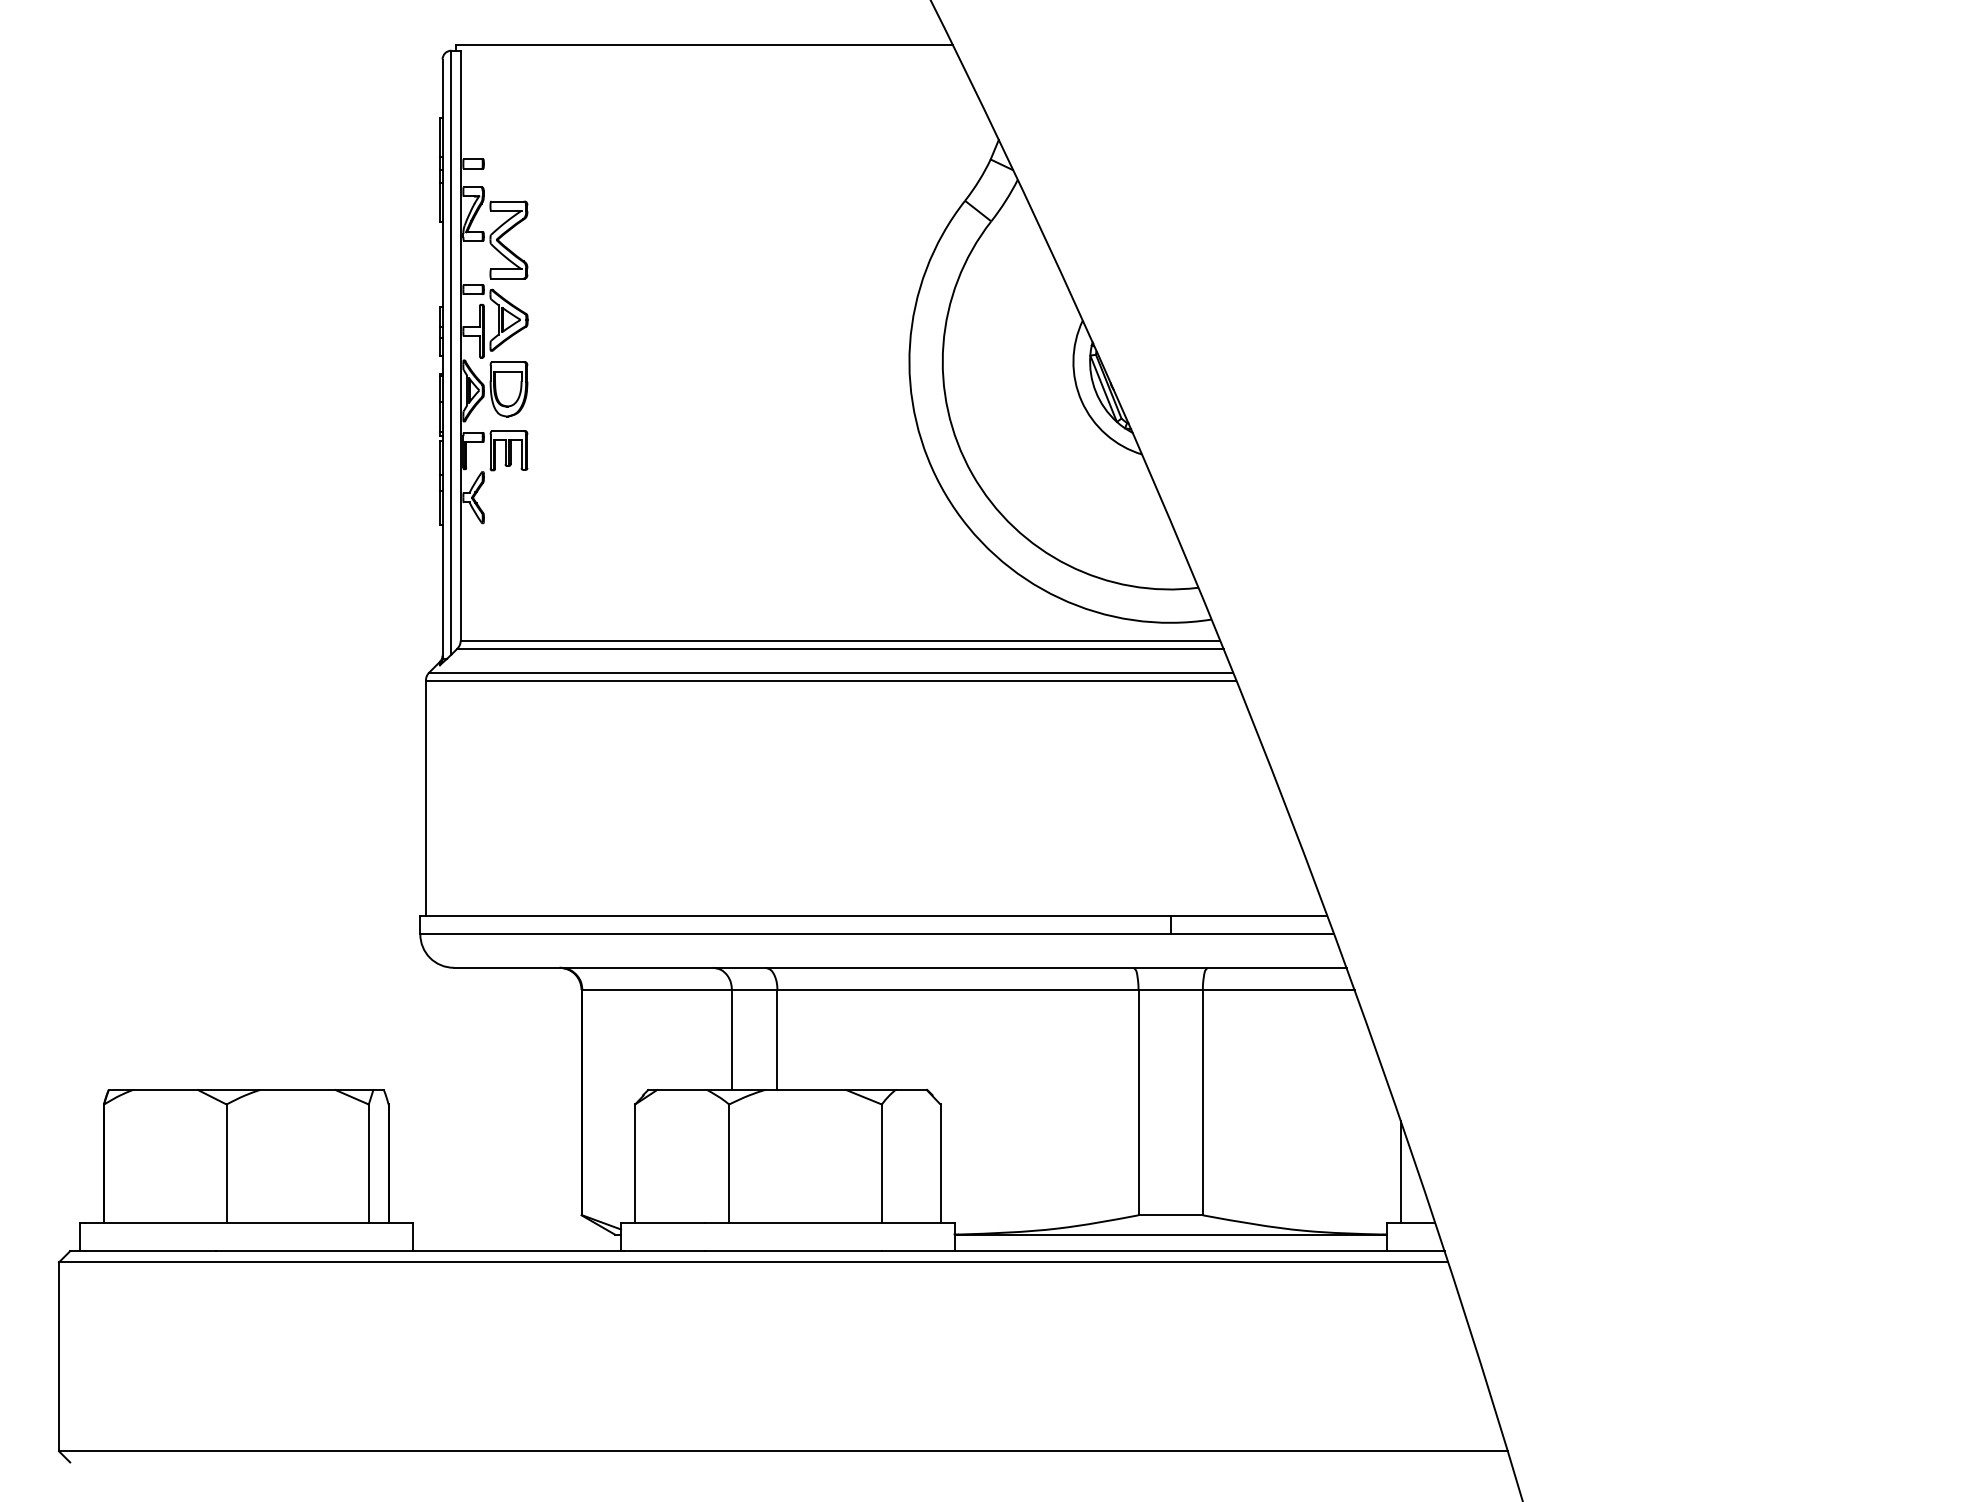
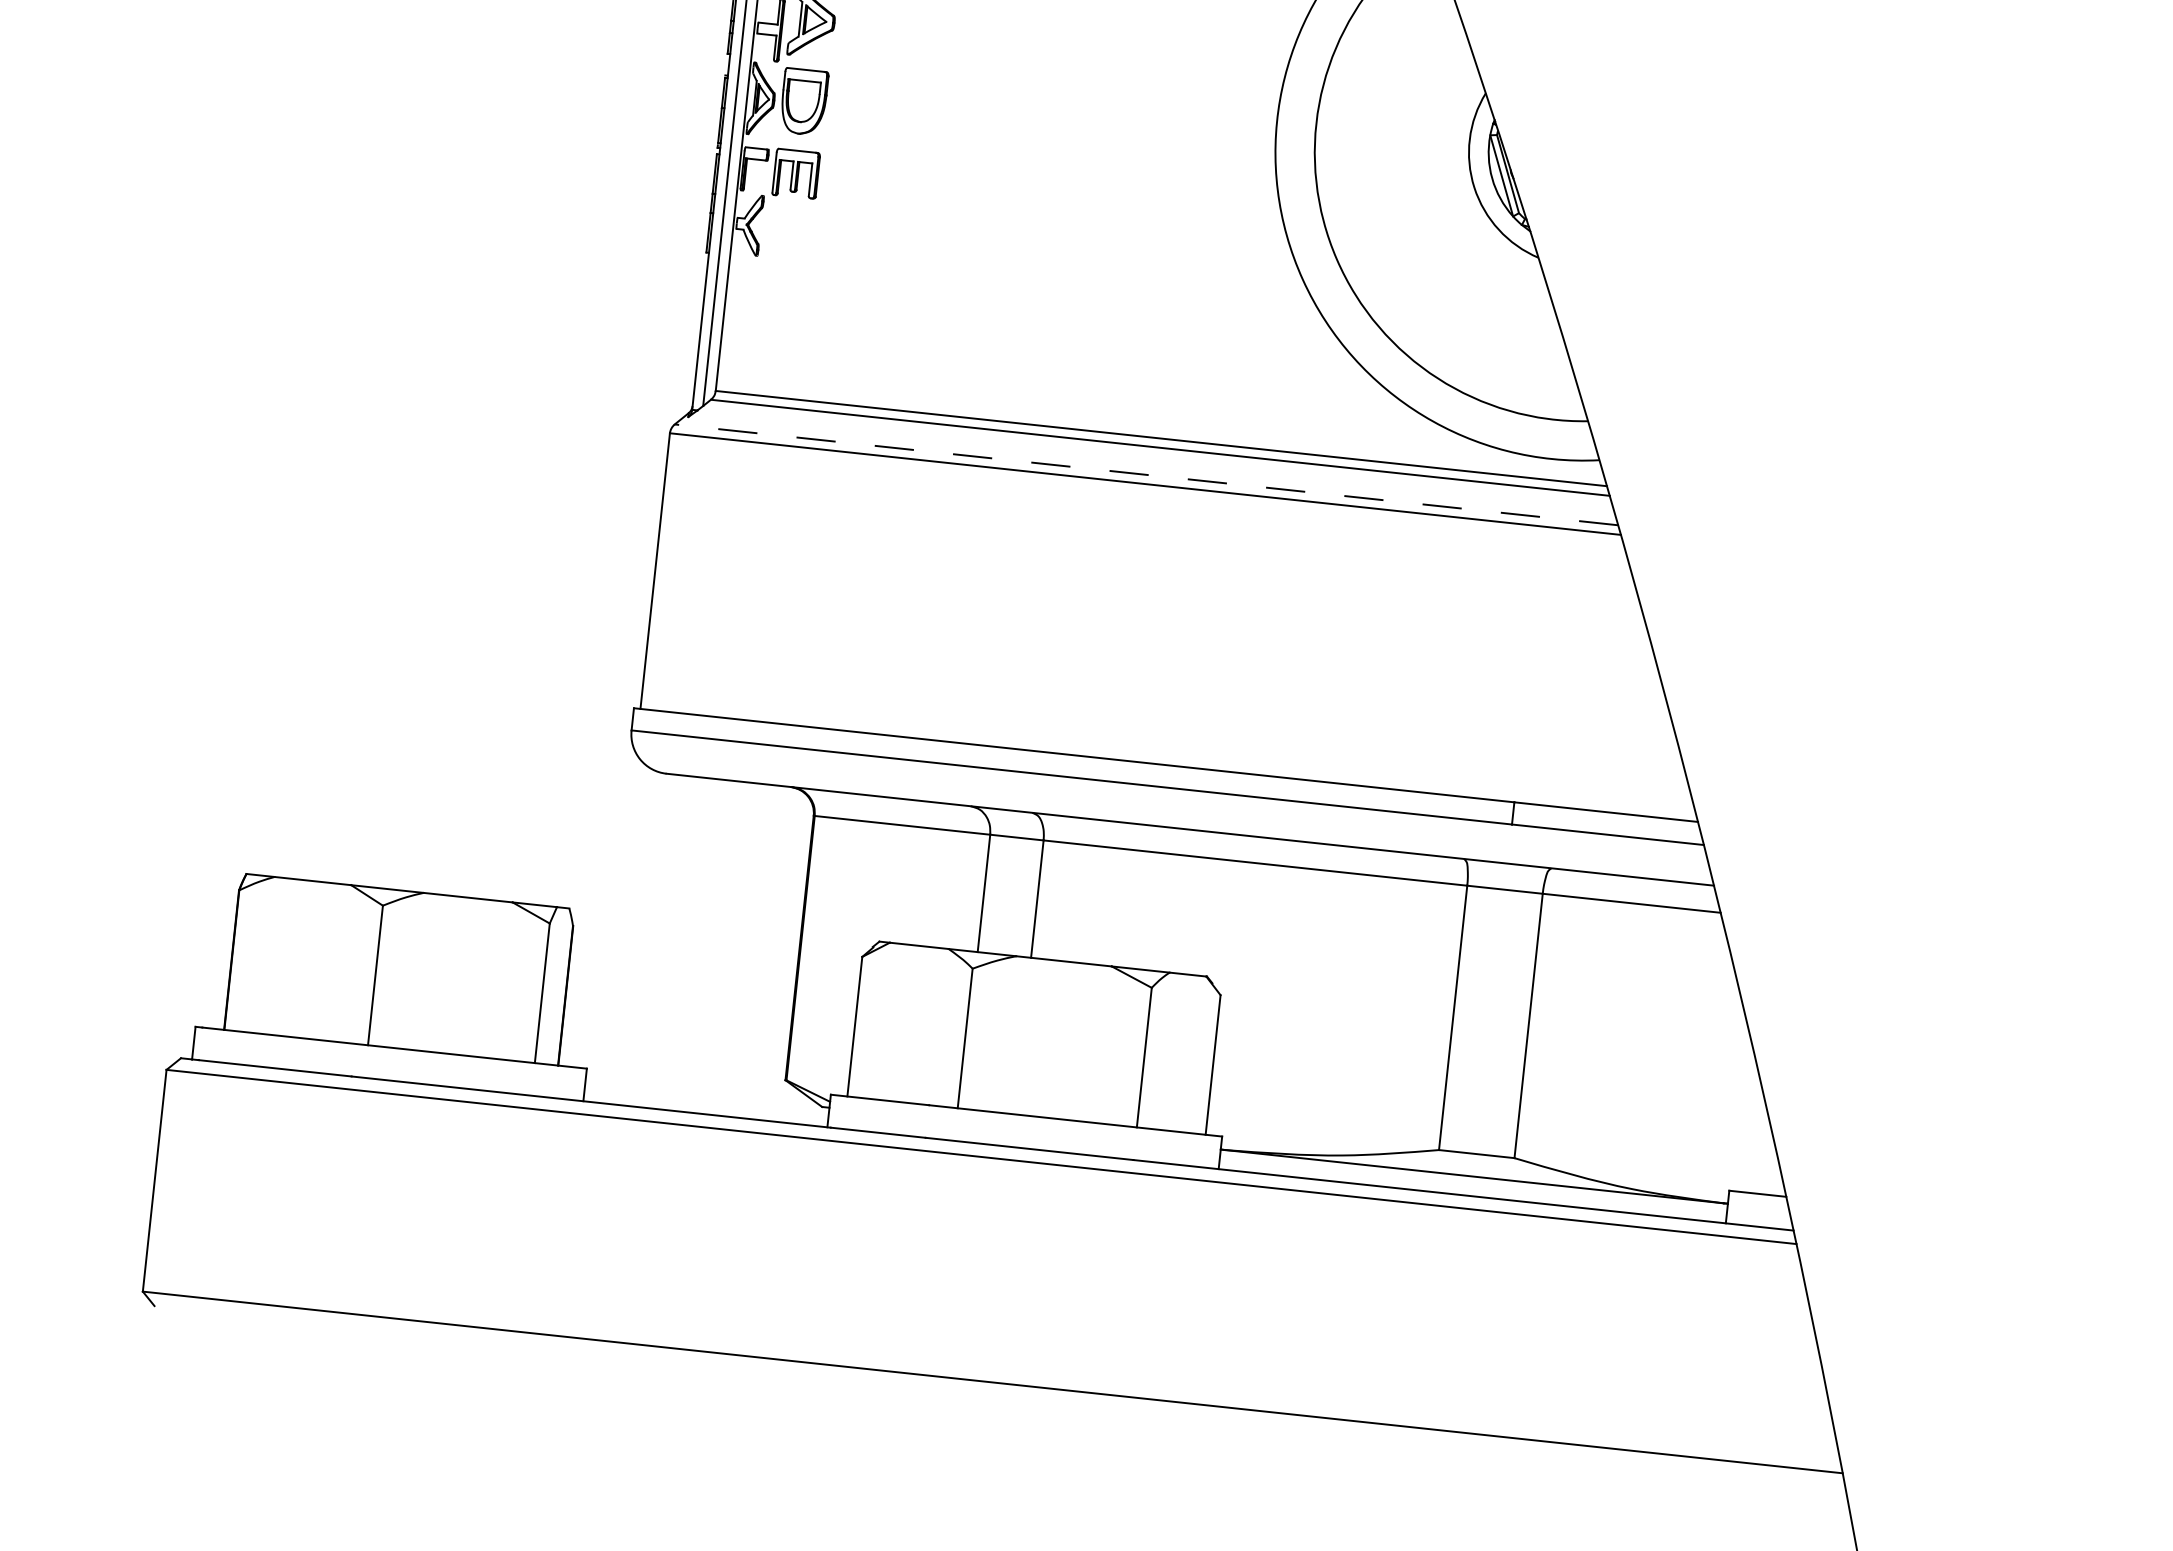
line: (830, 672) -> (1145, 474), solid -> dashed
line: (1400, 1172) -> (1751, 1132), removed

